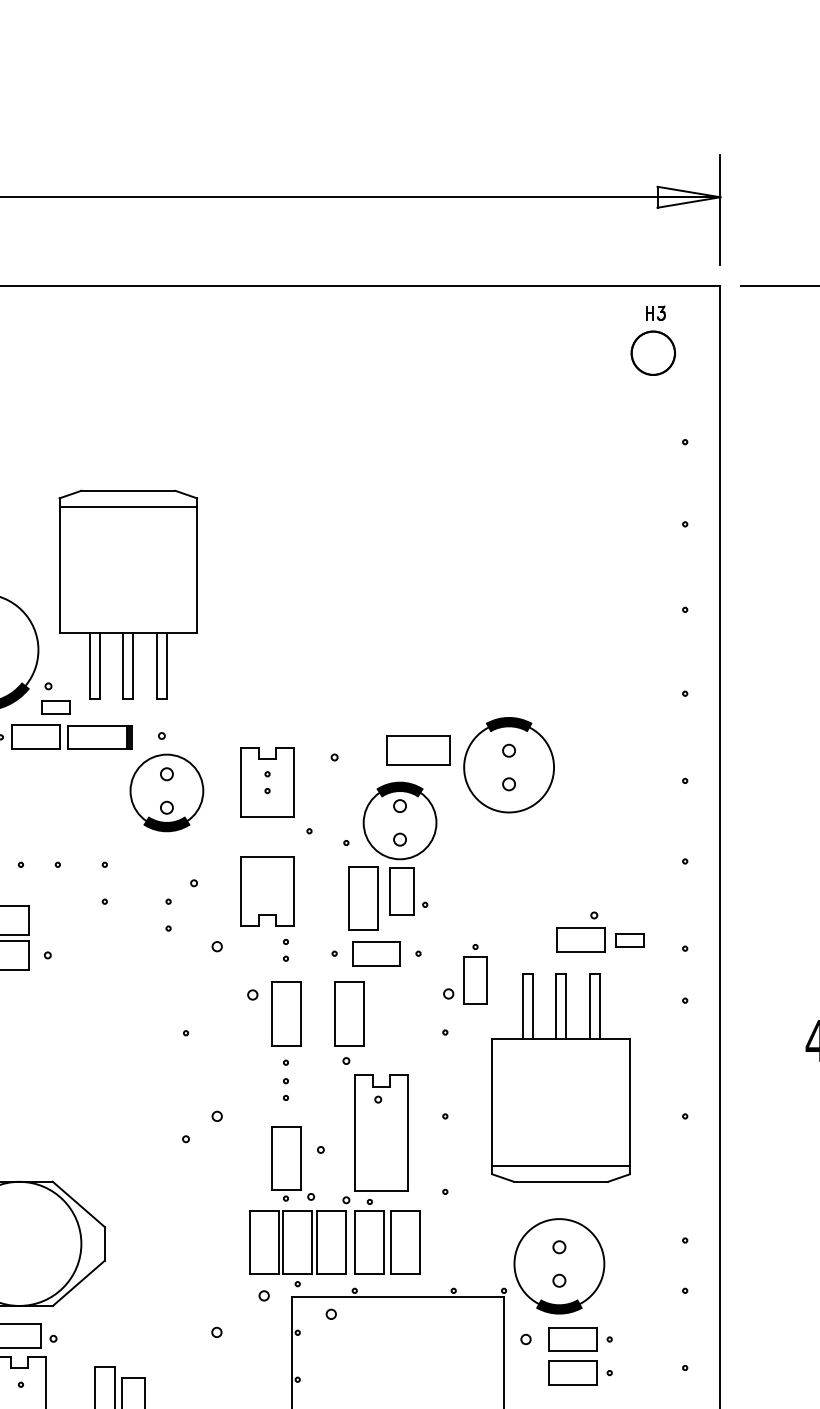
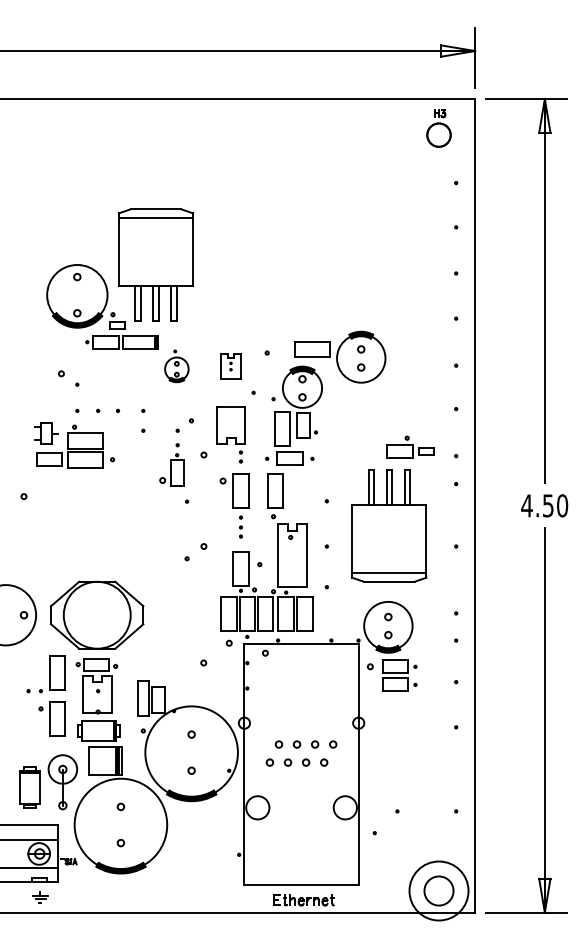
part: (166, 782) -> (176, 366), size x0.6
part: (266, 782) -> (230, 366), size x0.7
part: (465, 973) -> (171, 469), moved

